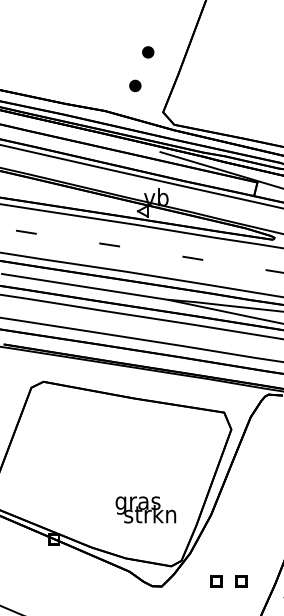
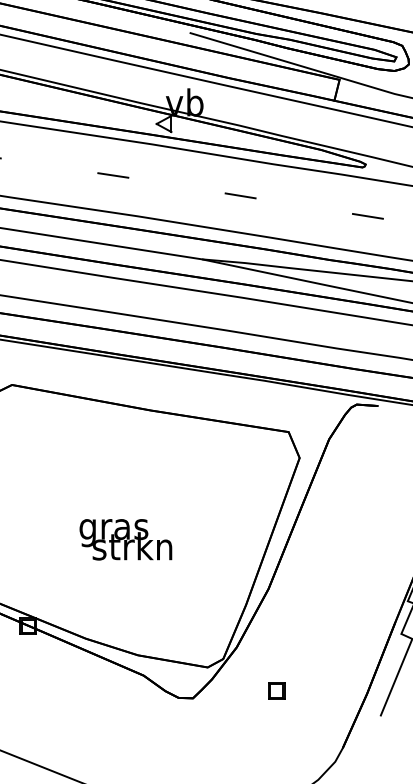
text: (145, 509) -> (125, 539), moved
part: (241, 581) -> (315, 690), removed

